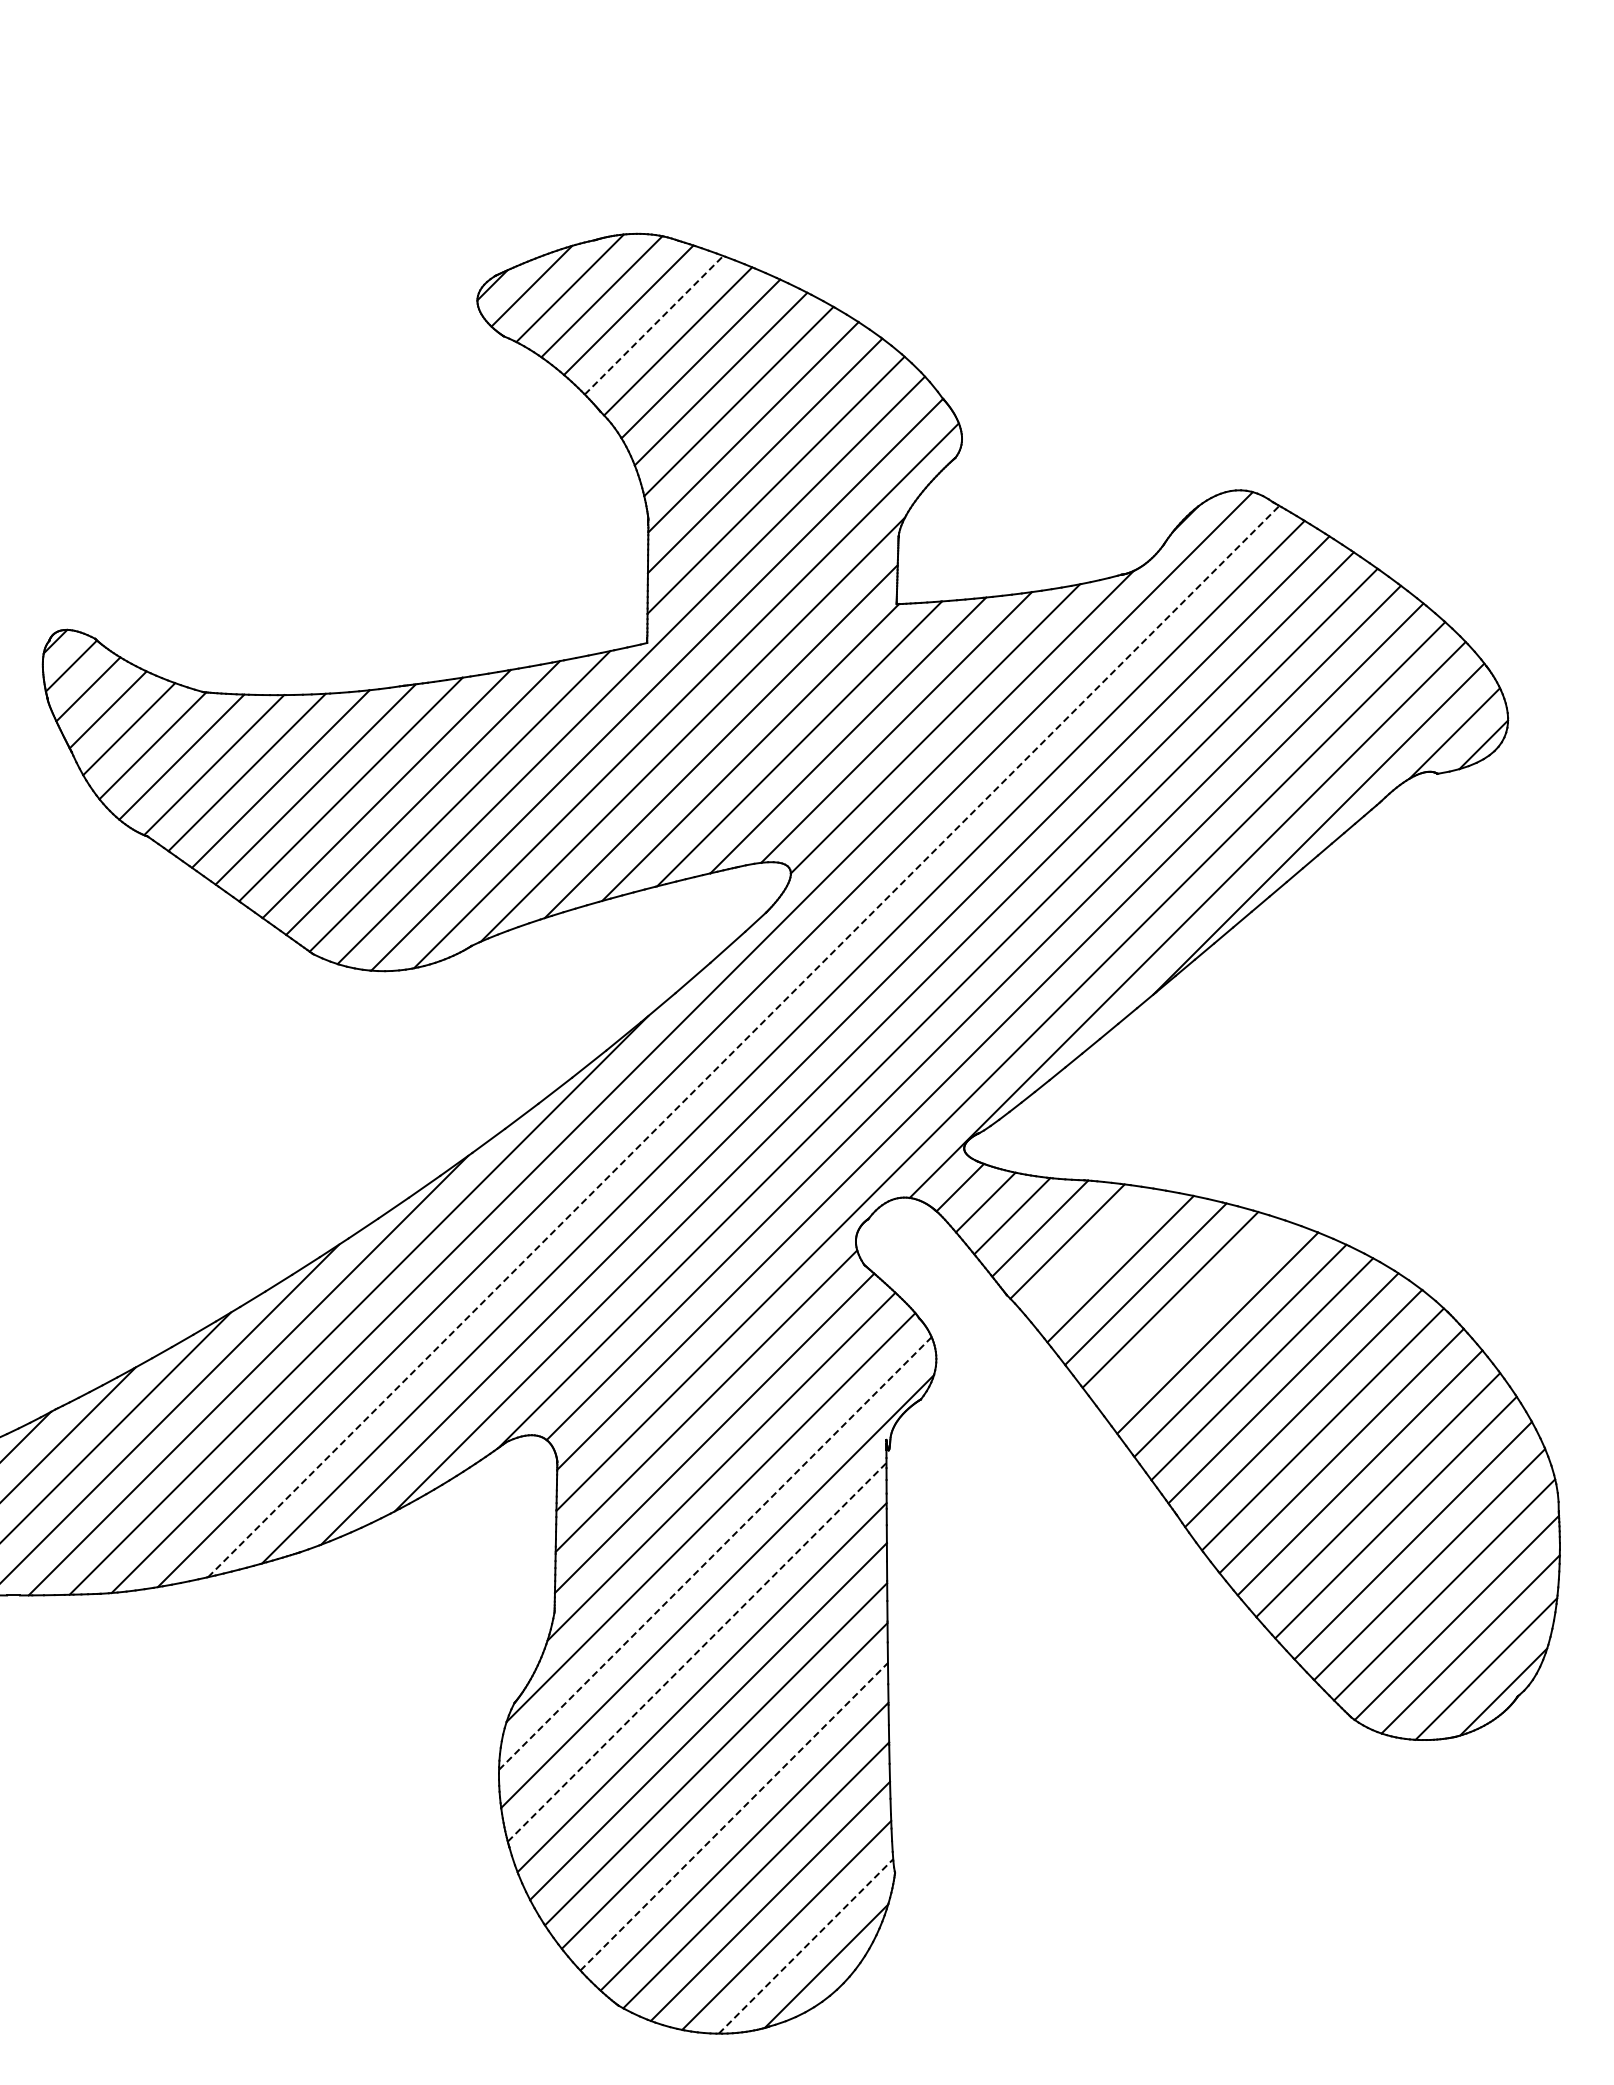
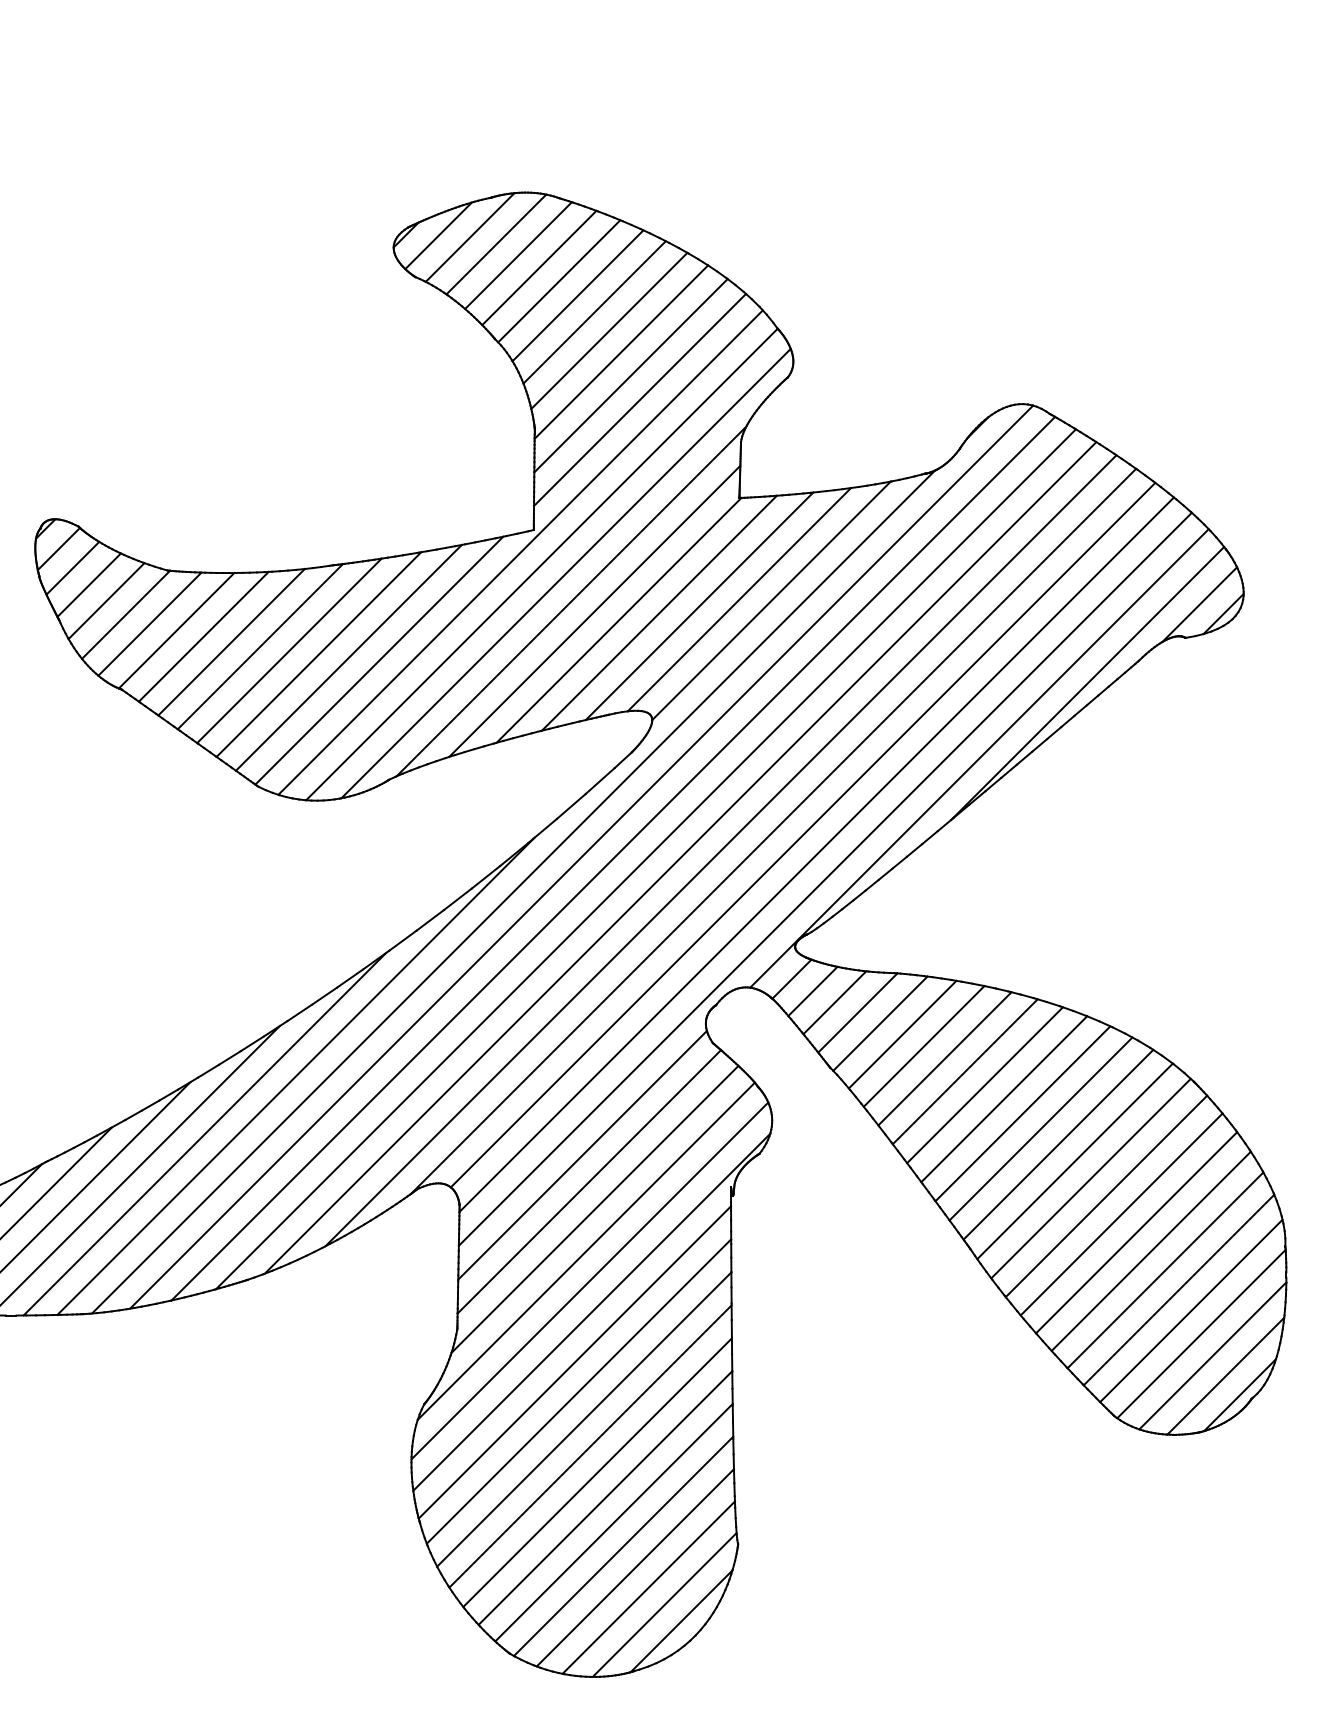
line: (654, 325) -> (539, 268), dashed -> solid
line: (743, 1041) -> (613, 858), dashed -> solid
line: (1094, 1254) -> (902, 1034), added
line: (1194, 1315) -> (985, 1084), added
line: (715, 1553) -> (590, 1280), dashed -> solid
line: (697, 1652) -> (575, 1362), dashed -> solid
line: (734, 1816) -> (605, 1497), dashed -> solid
line: (806, 1946) -> (665, 1605), dashed -> solid

